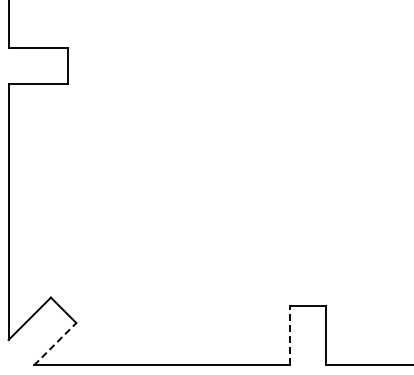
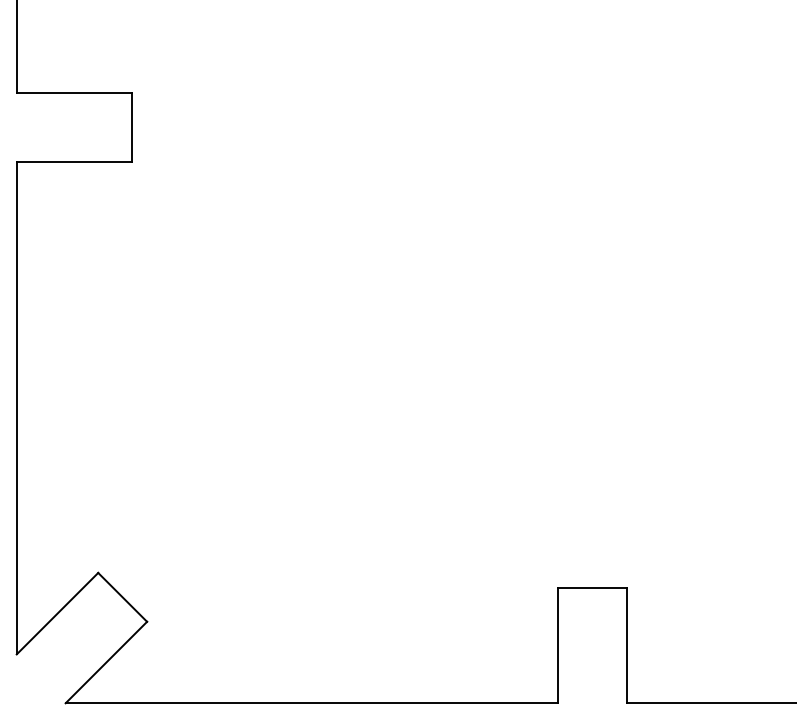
line: (290, 335) -> (559, 645), dashed -> solid
line: (55, 344) -> (106, 663), dashed -> solid

